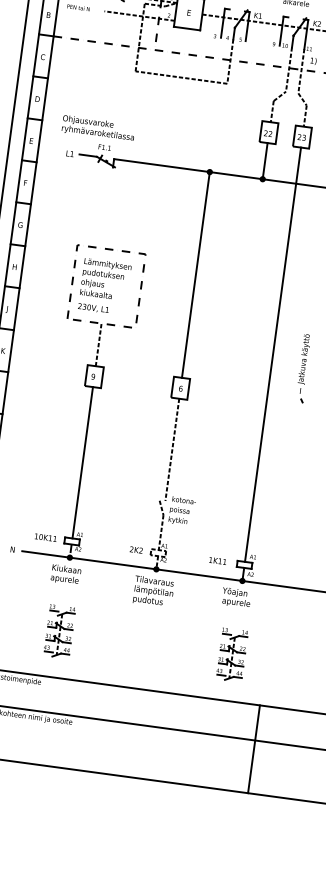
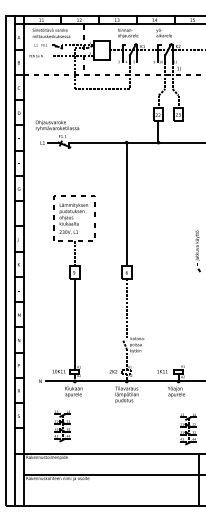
line: (273, 353) -> (178, 244), removed
part: (59, 632) -> (62, 426), moved
part: (232, 655) -> (188, 429), moved

